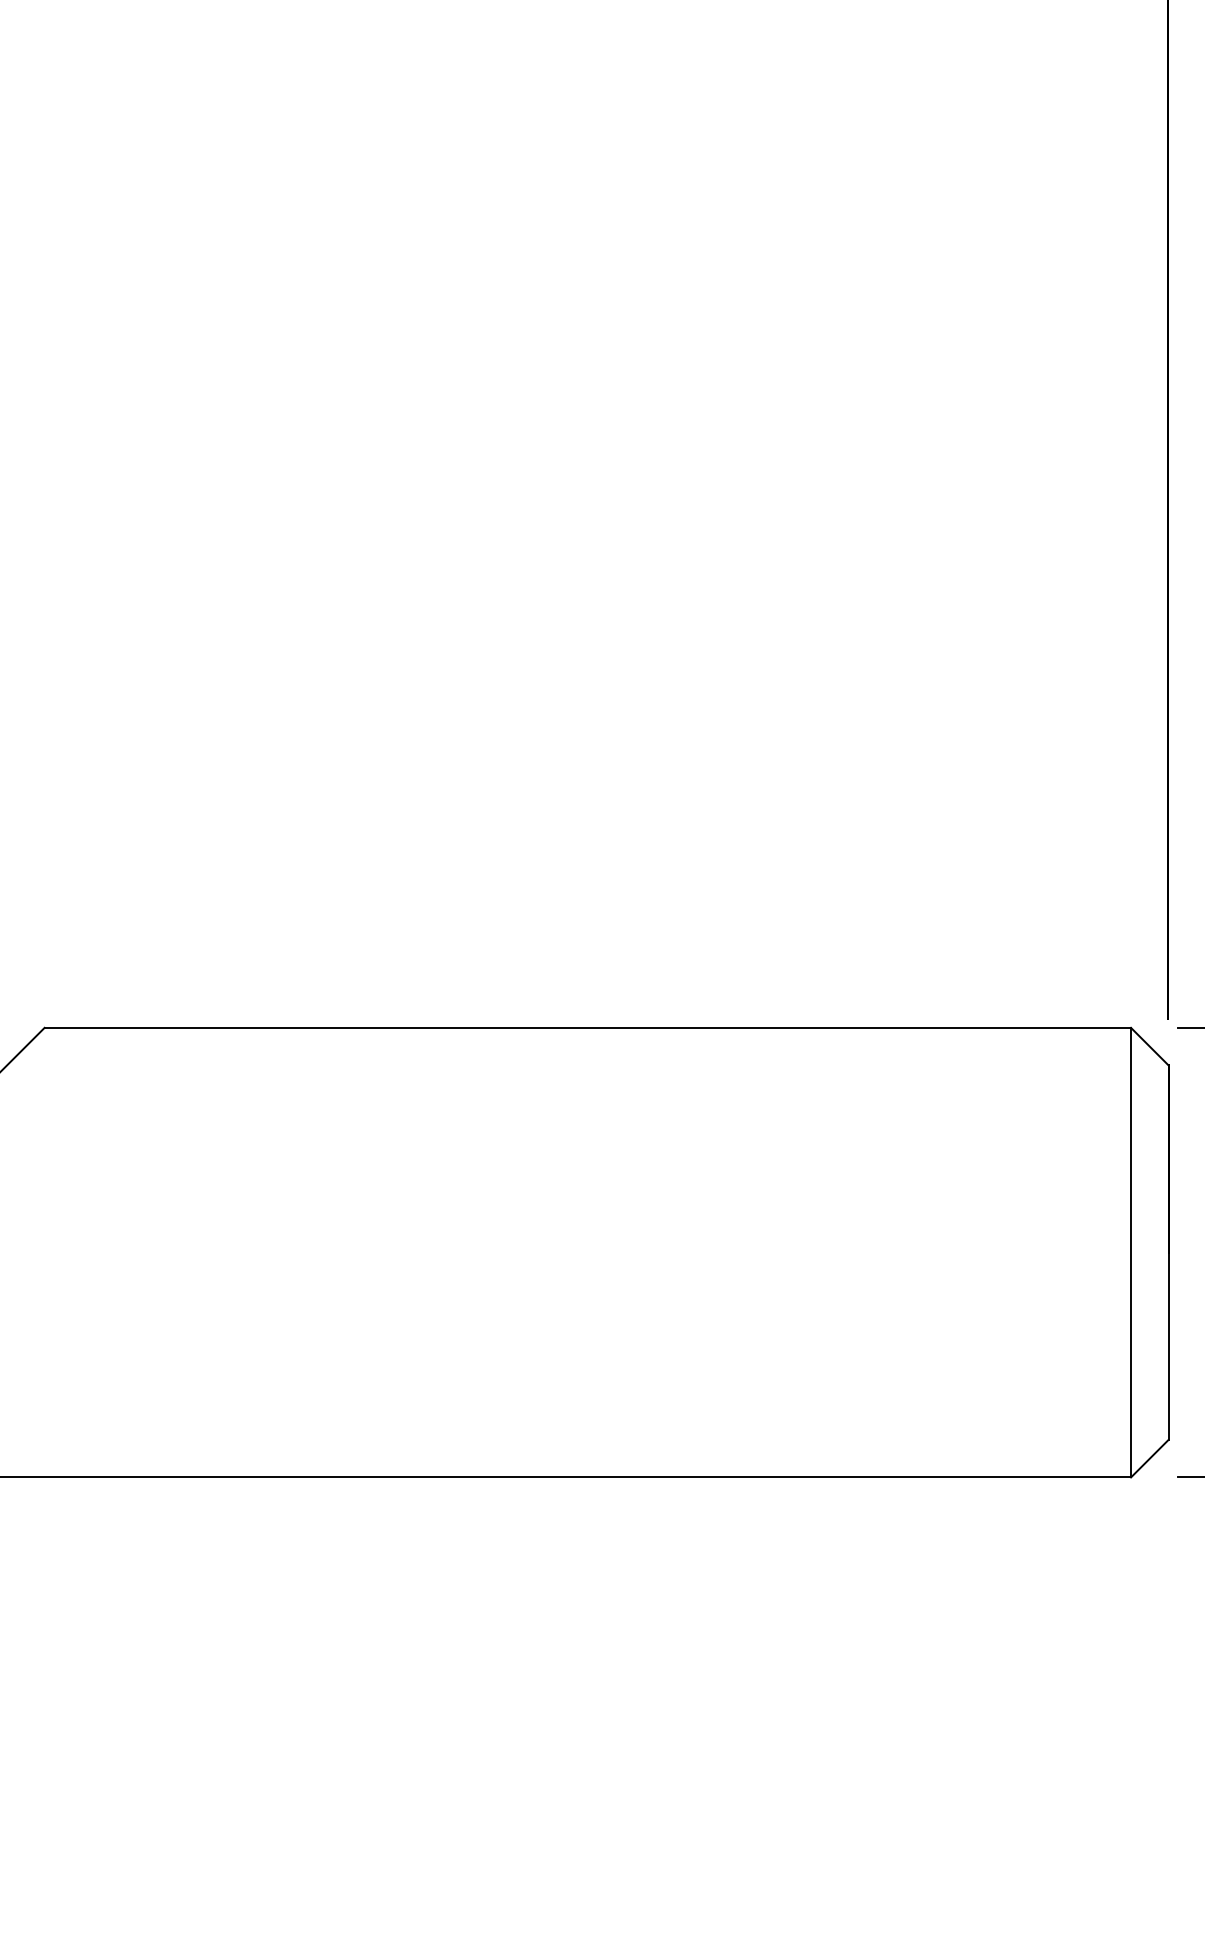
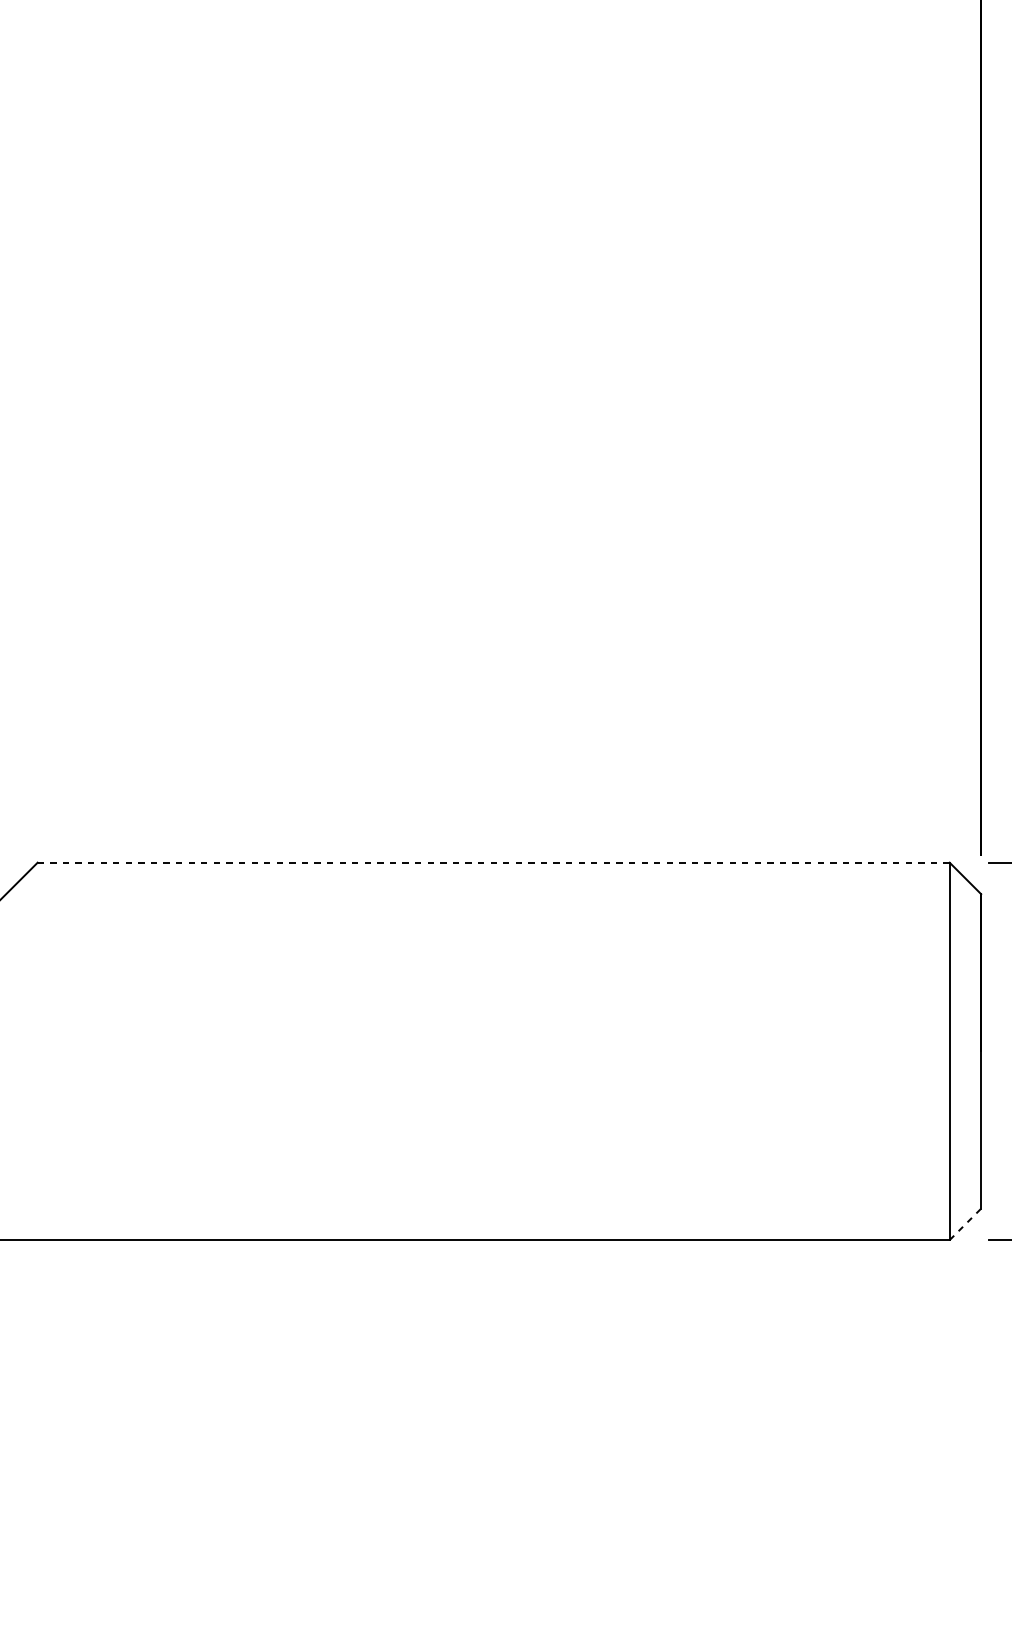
line: (588, 1027) -> (494, 862), solid -> dashed
line: (1150, 1458) -> (966, 1224), solid -> dashed

